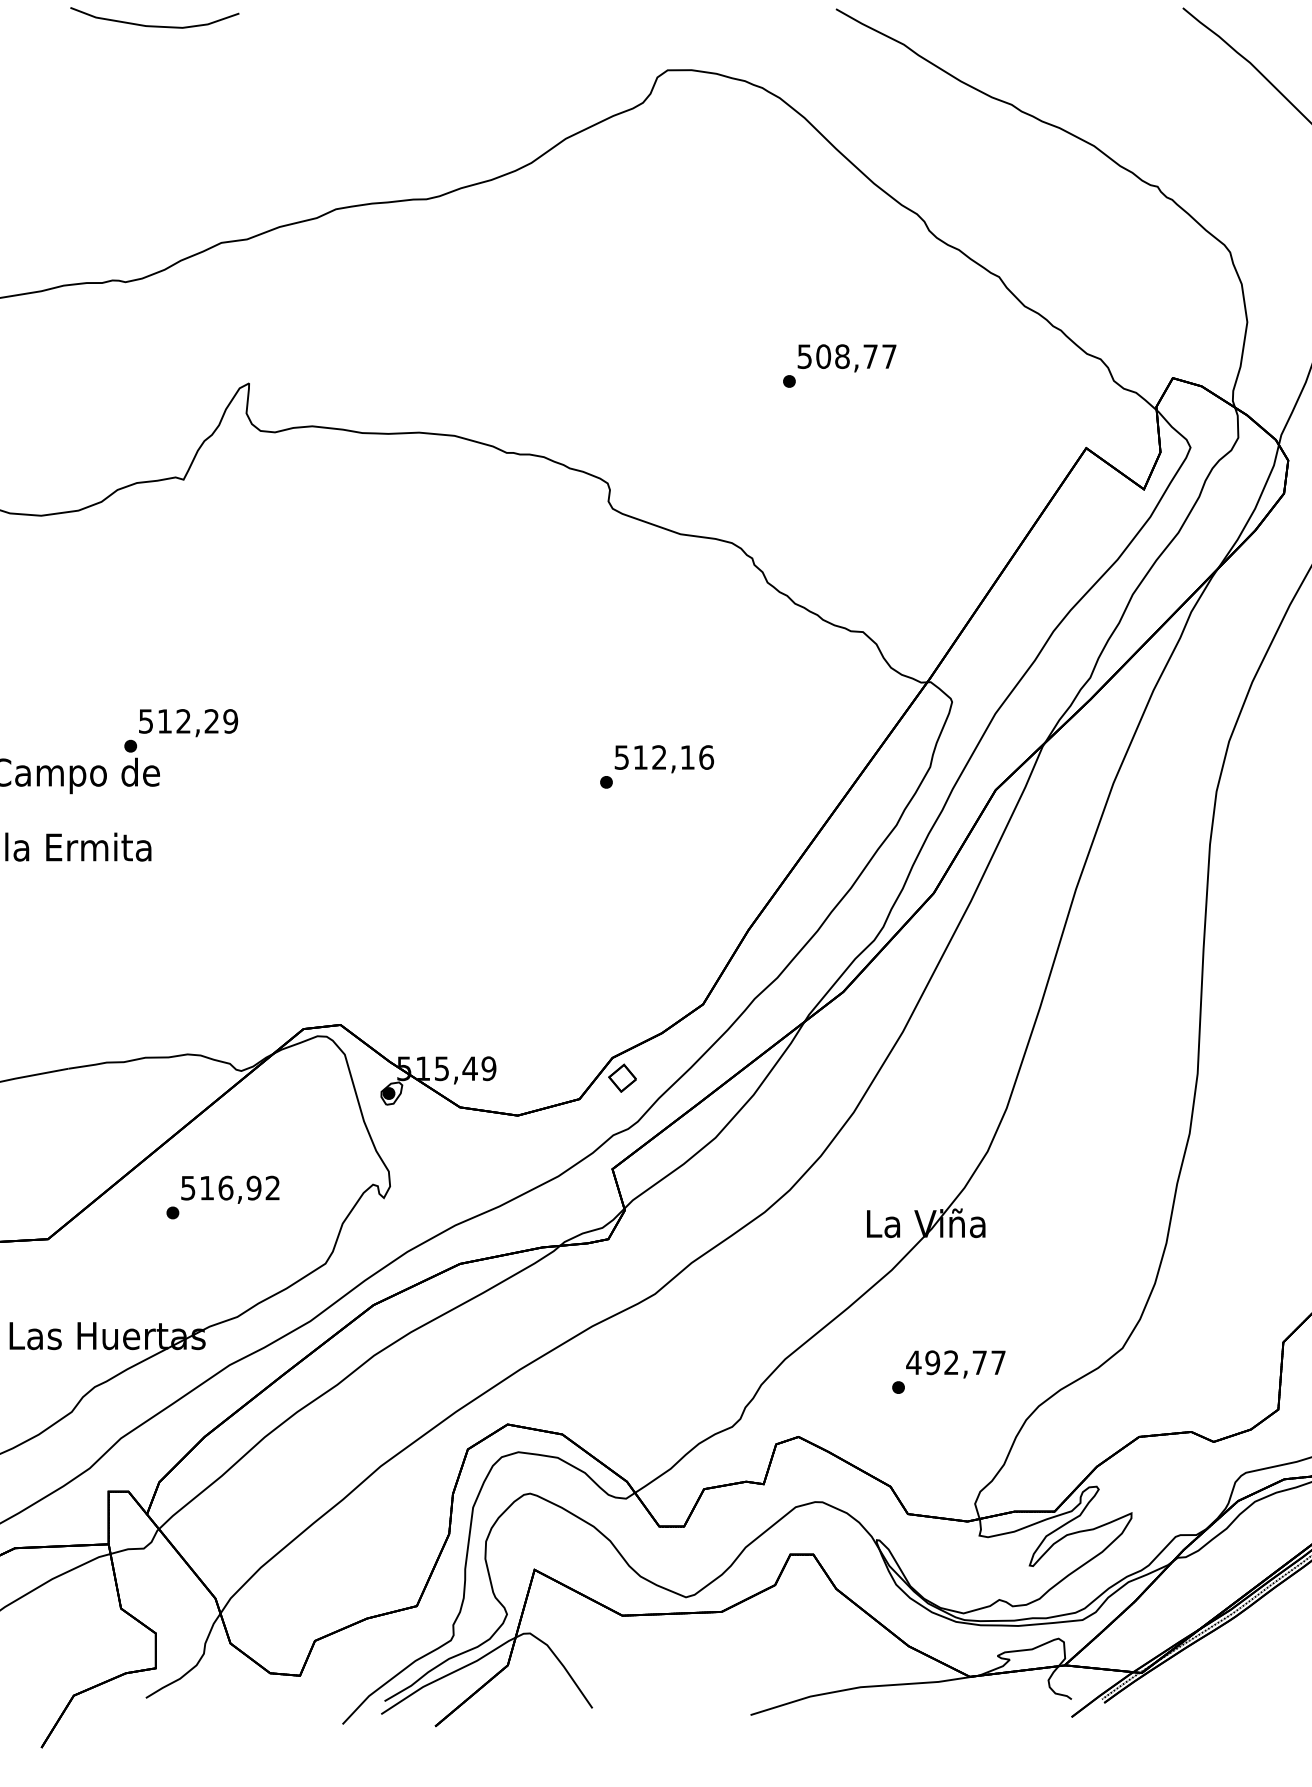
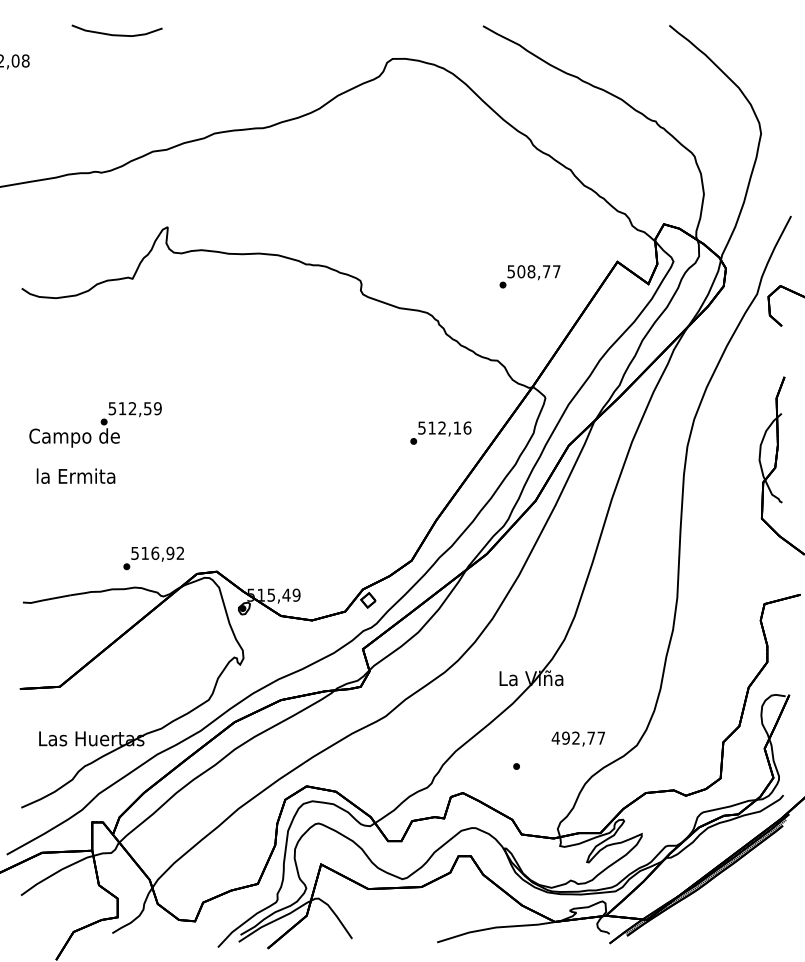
text: (838, 365) -> (529, 276), moved
text: (211, 721) -> (147, 408), 512,29 -> 512,59
text: (656, 765) -> (440, 432), moved
text: (222, 1197) -> (153, 558), moved
text: (954, 1363) -> (577, 738), moved

